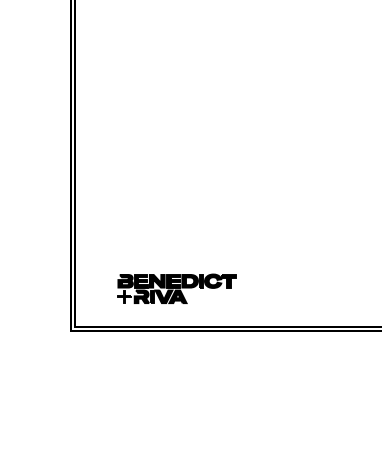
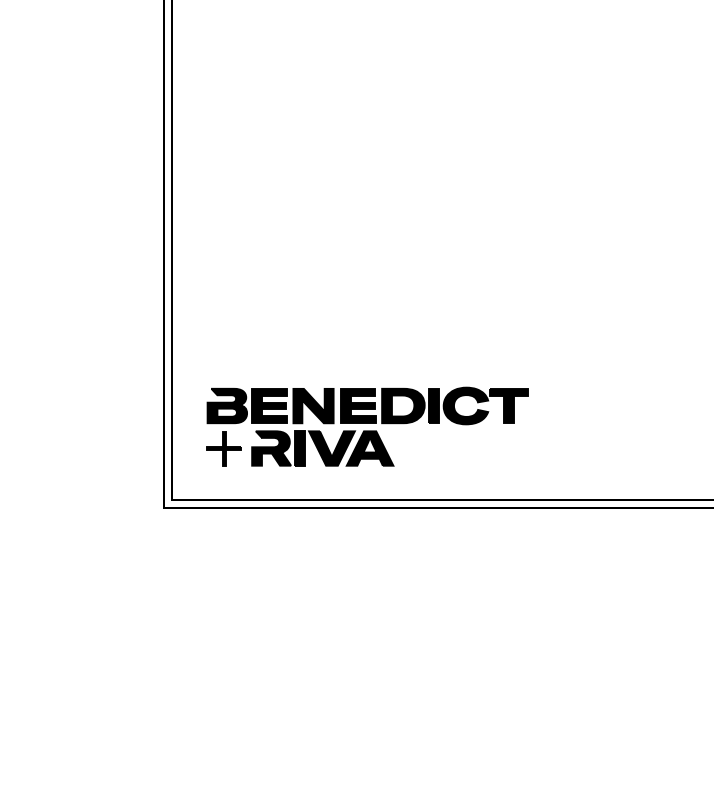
part: (176, 288) -> (366, 426), size x1.43

